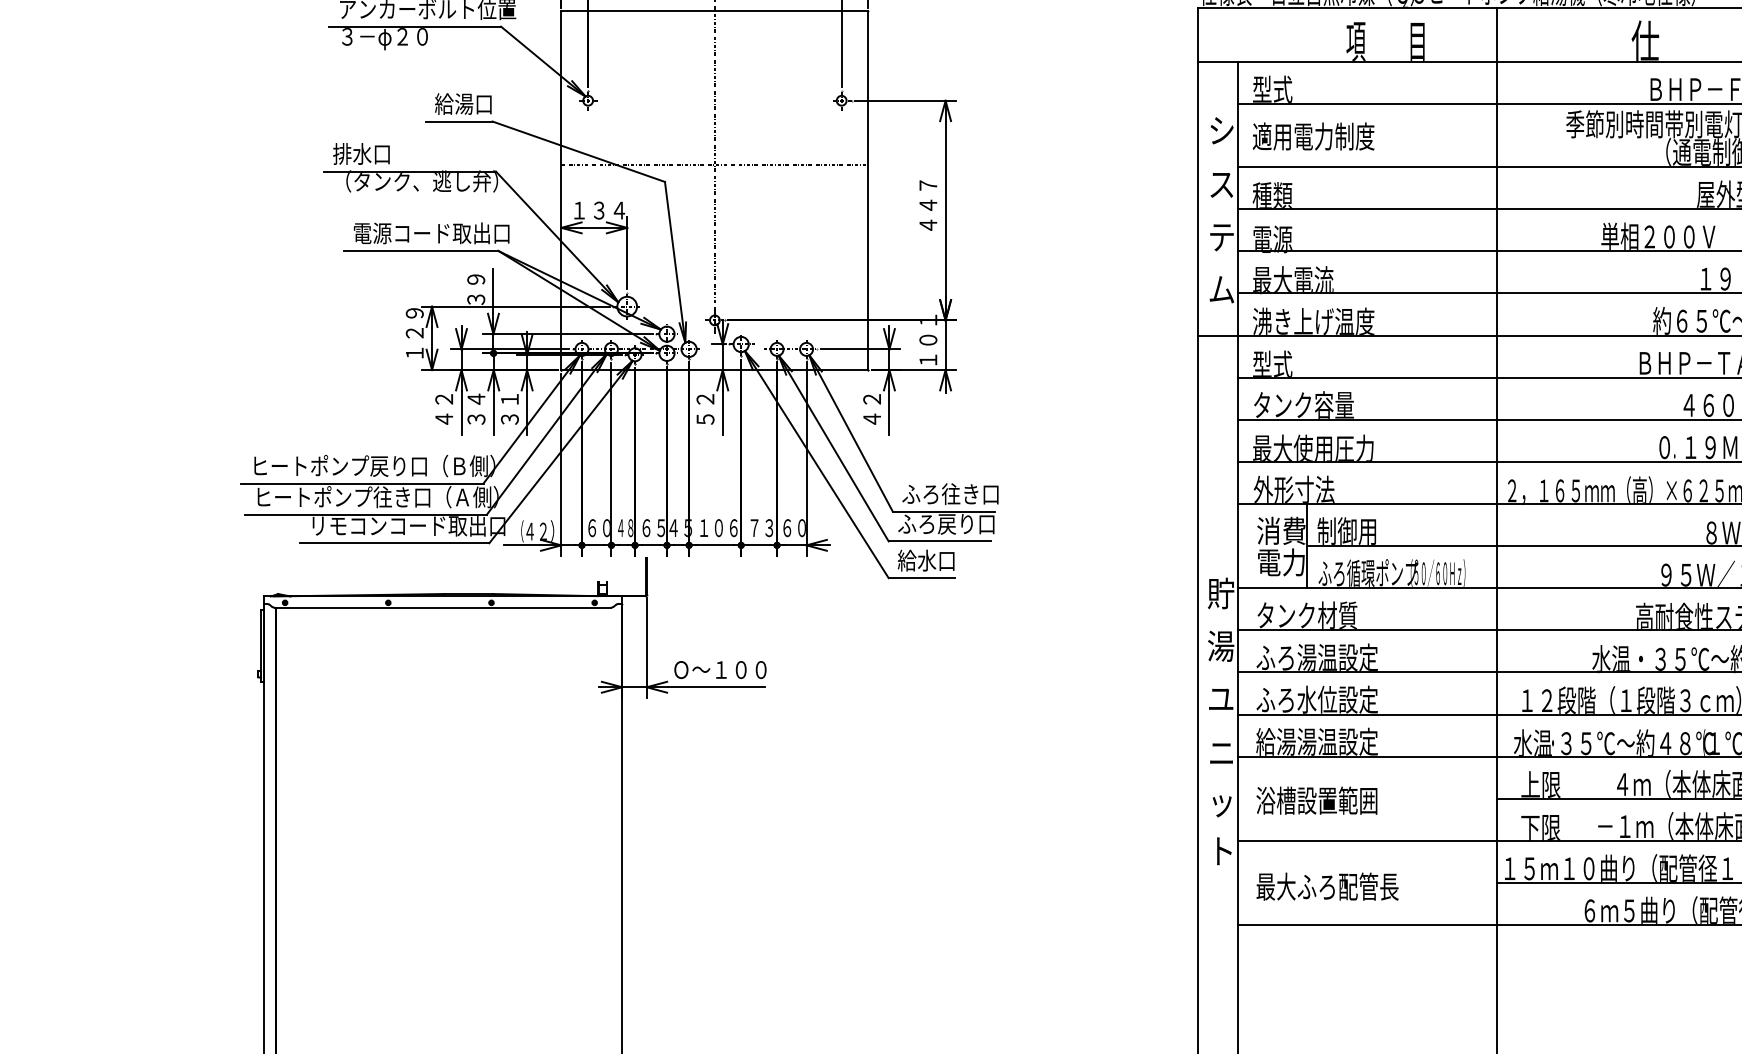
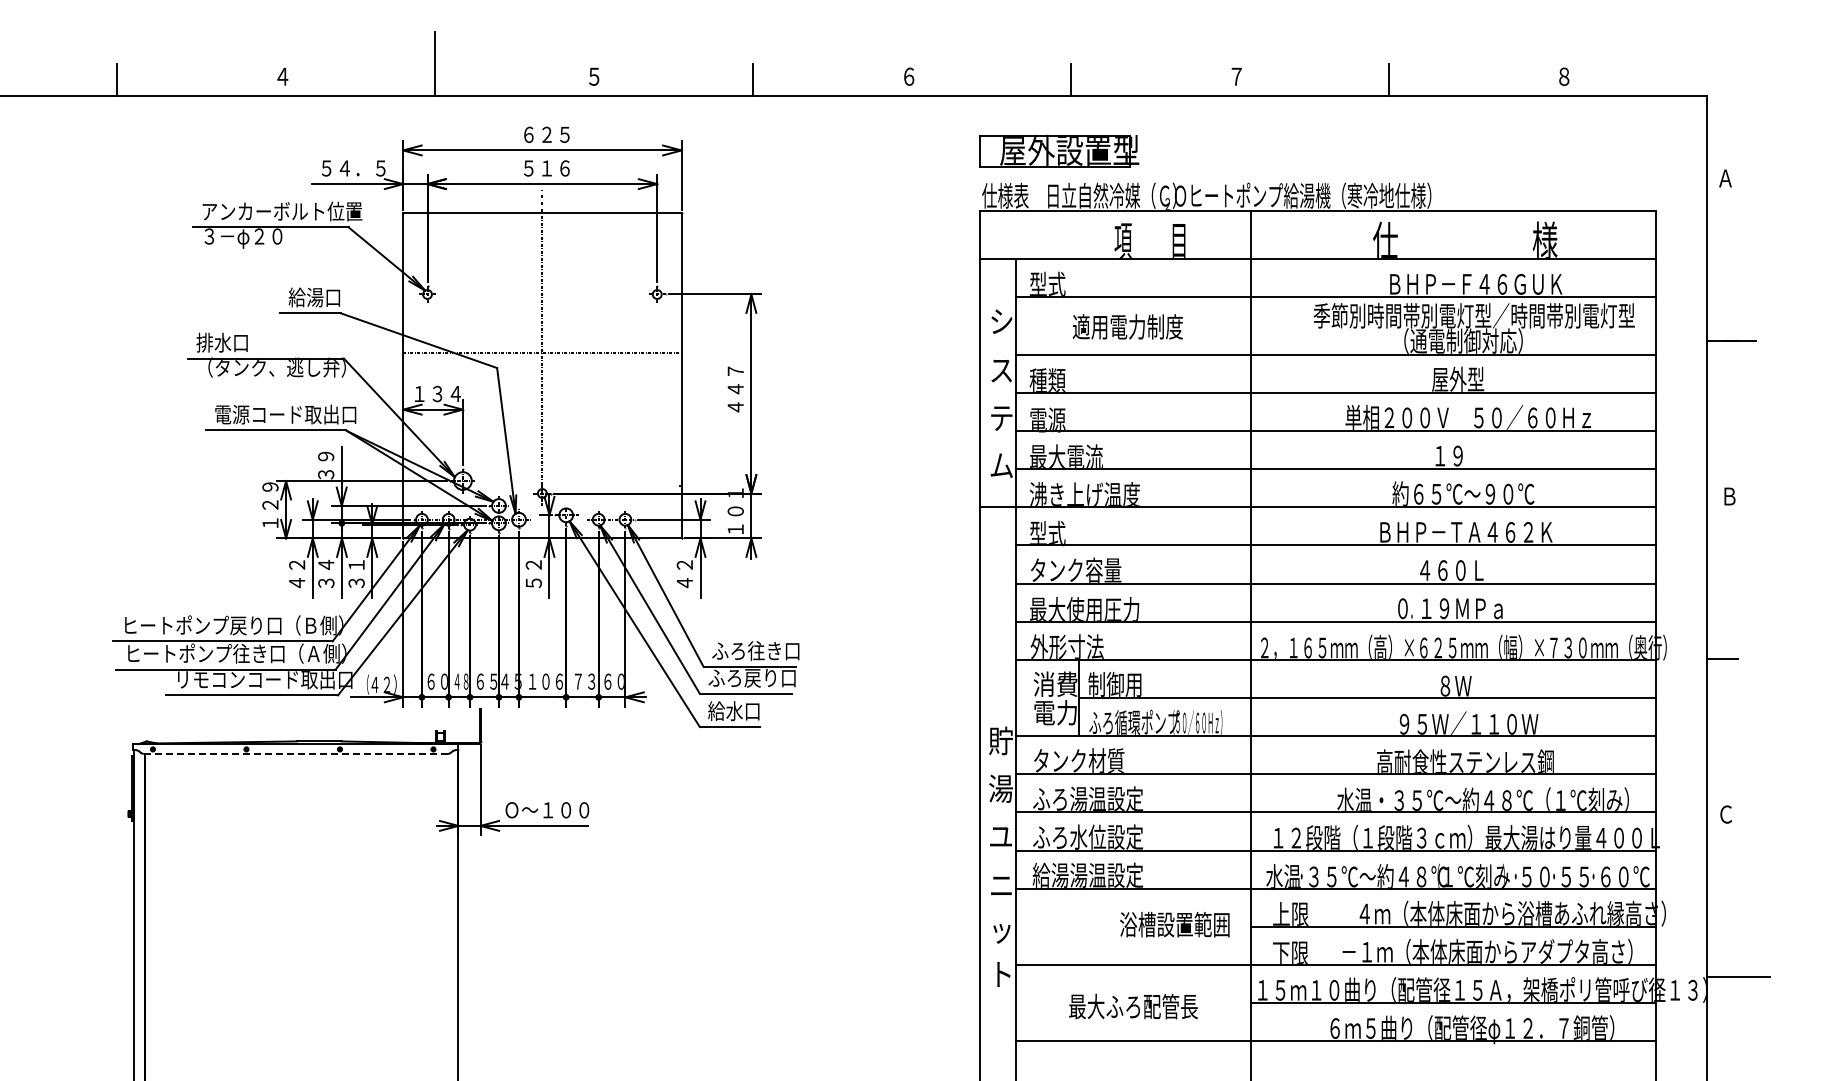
text: (1313, 136) -> (1127, 326), moved
line: (442, 607) -> (295, 753), solid -> dashed
text: (1316, 800) -> (1174, 924), moved
text: (1327, 886) -> (1133, 1006), moved

